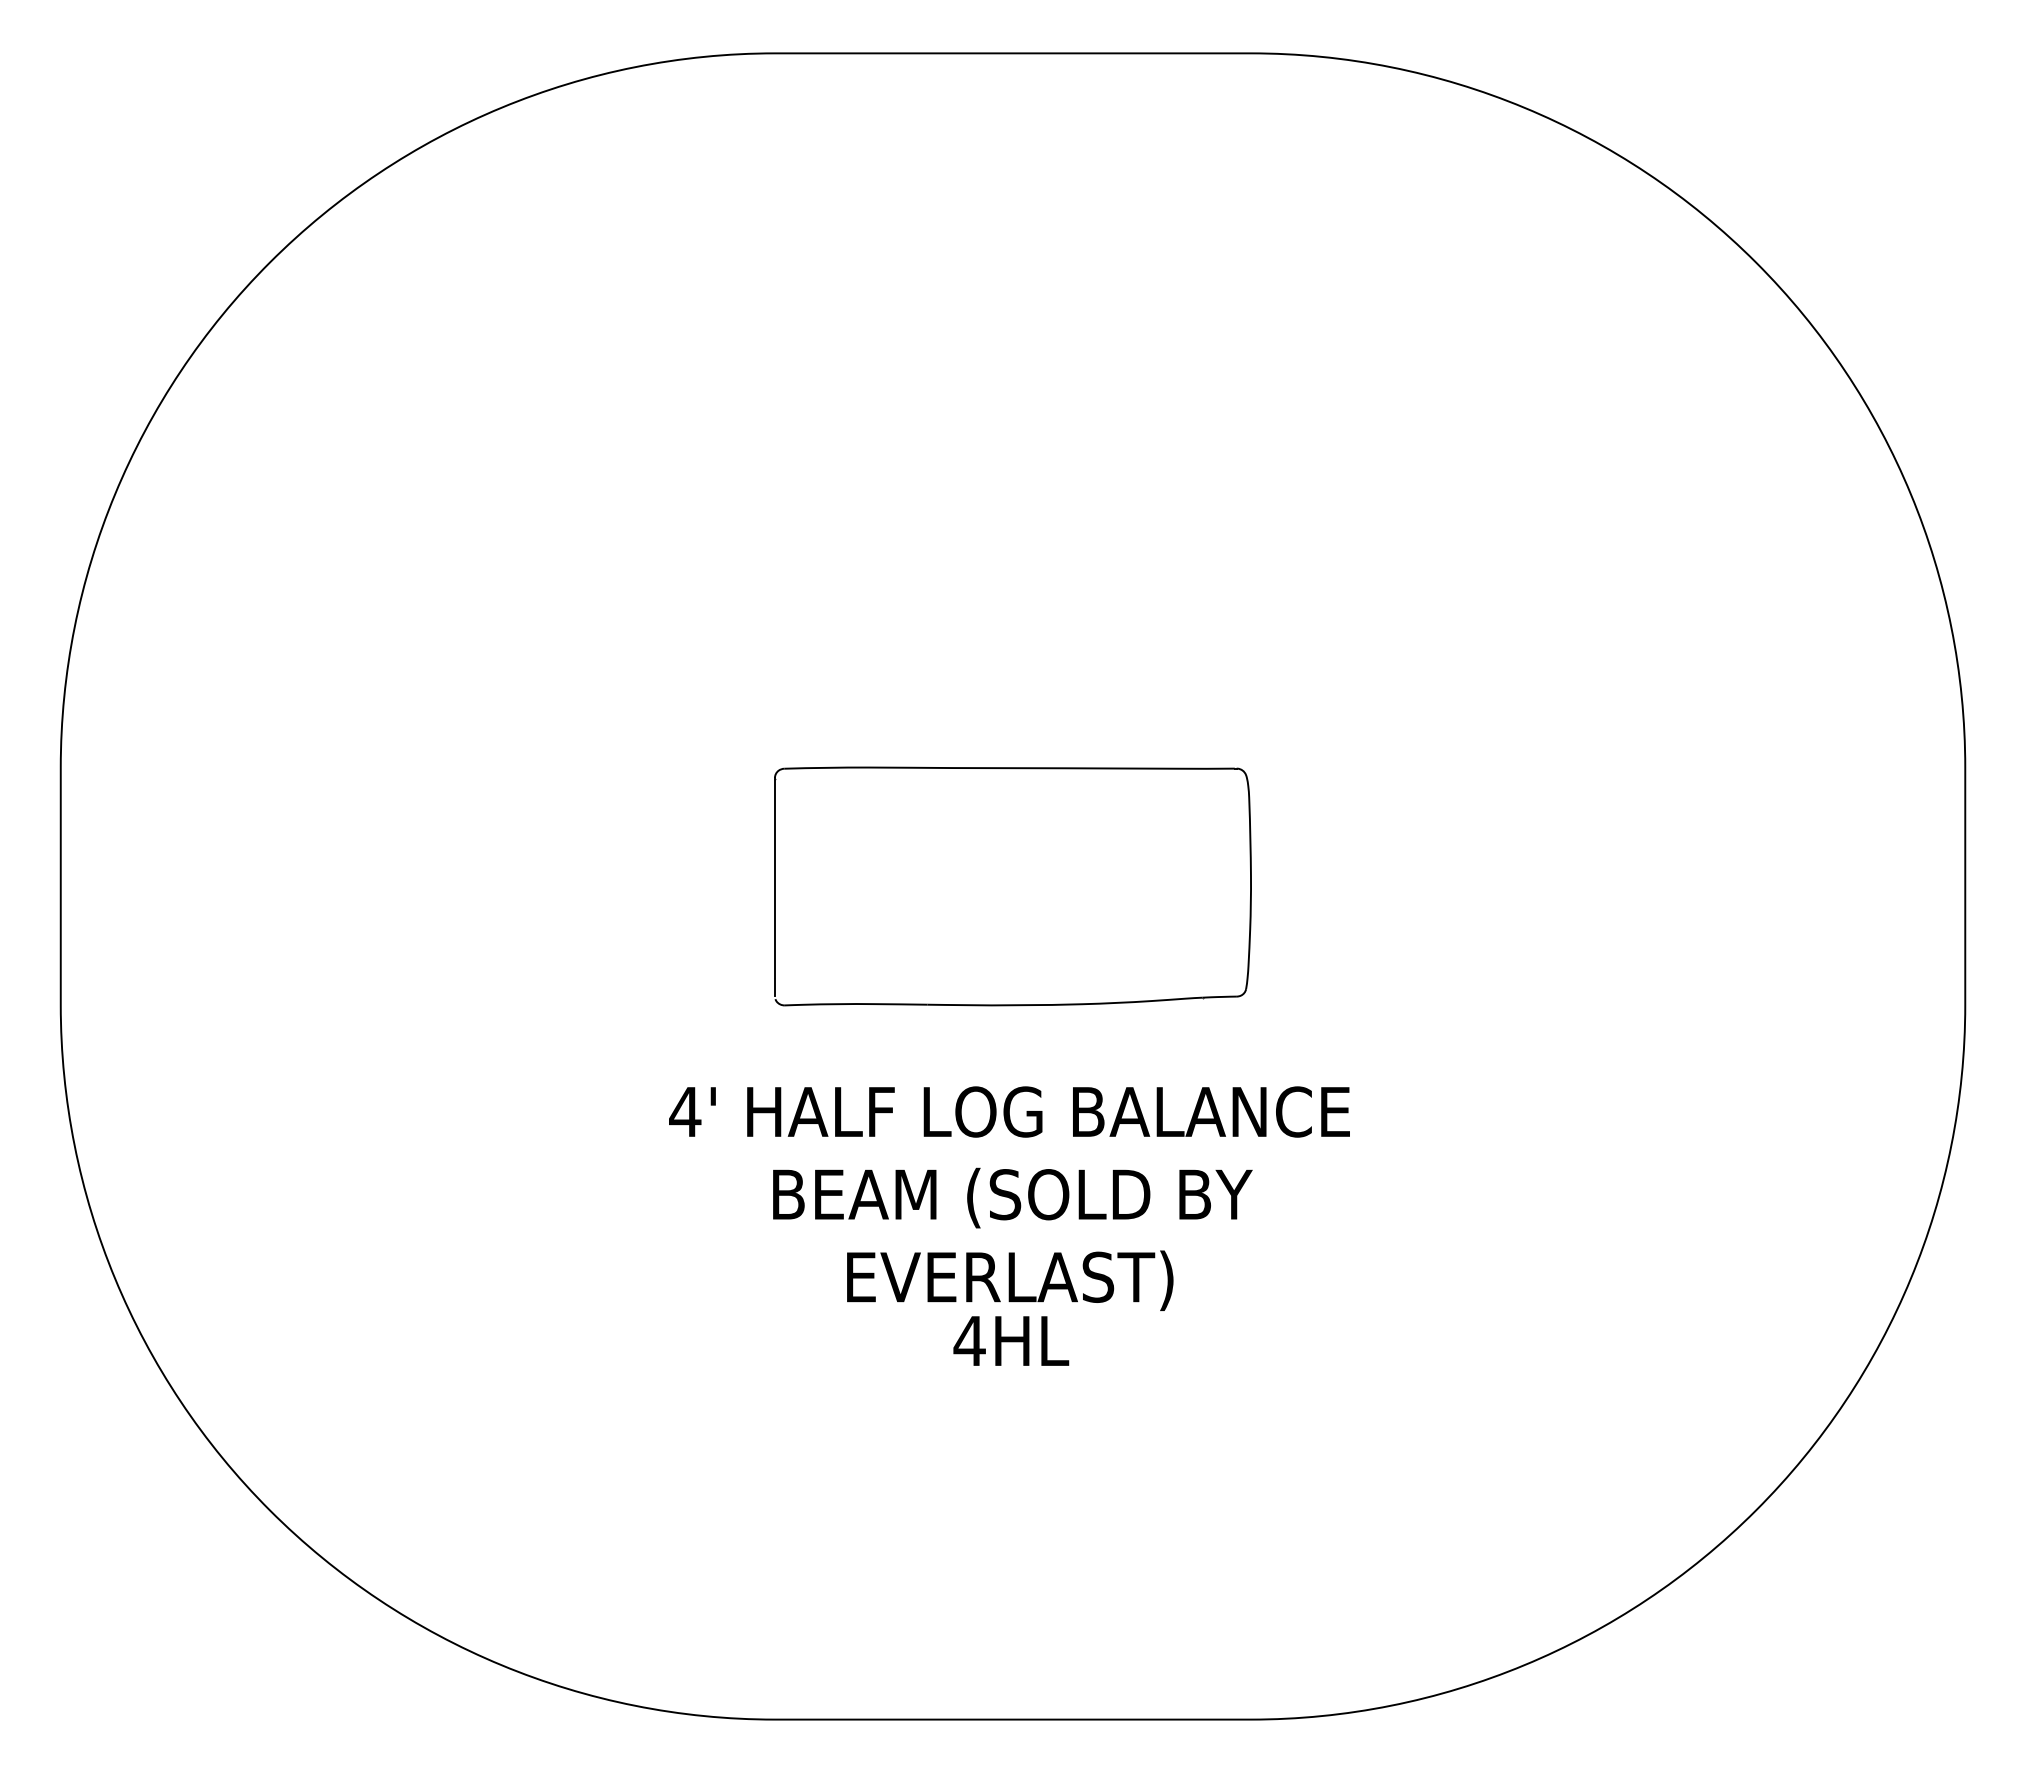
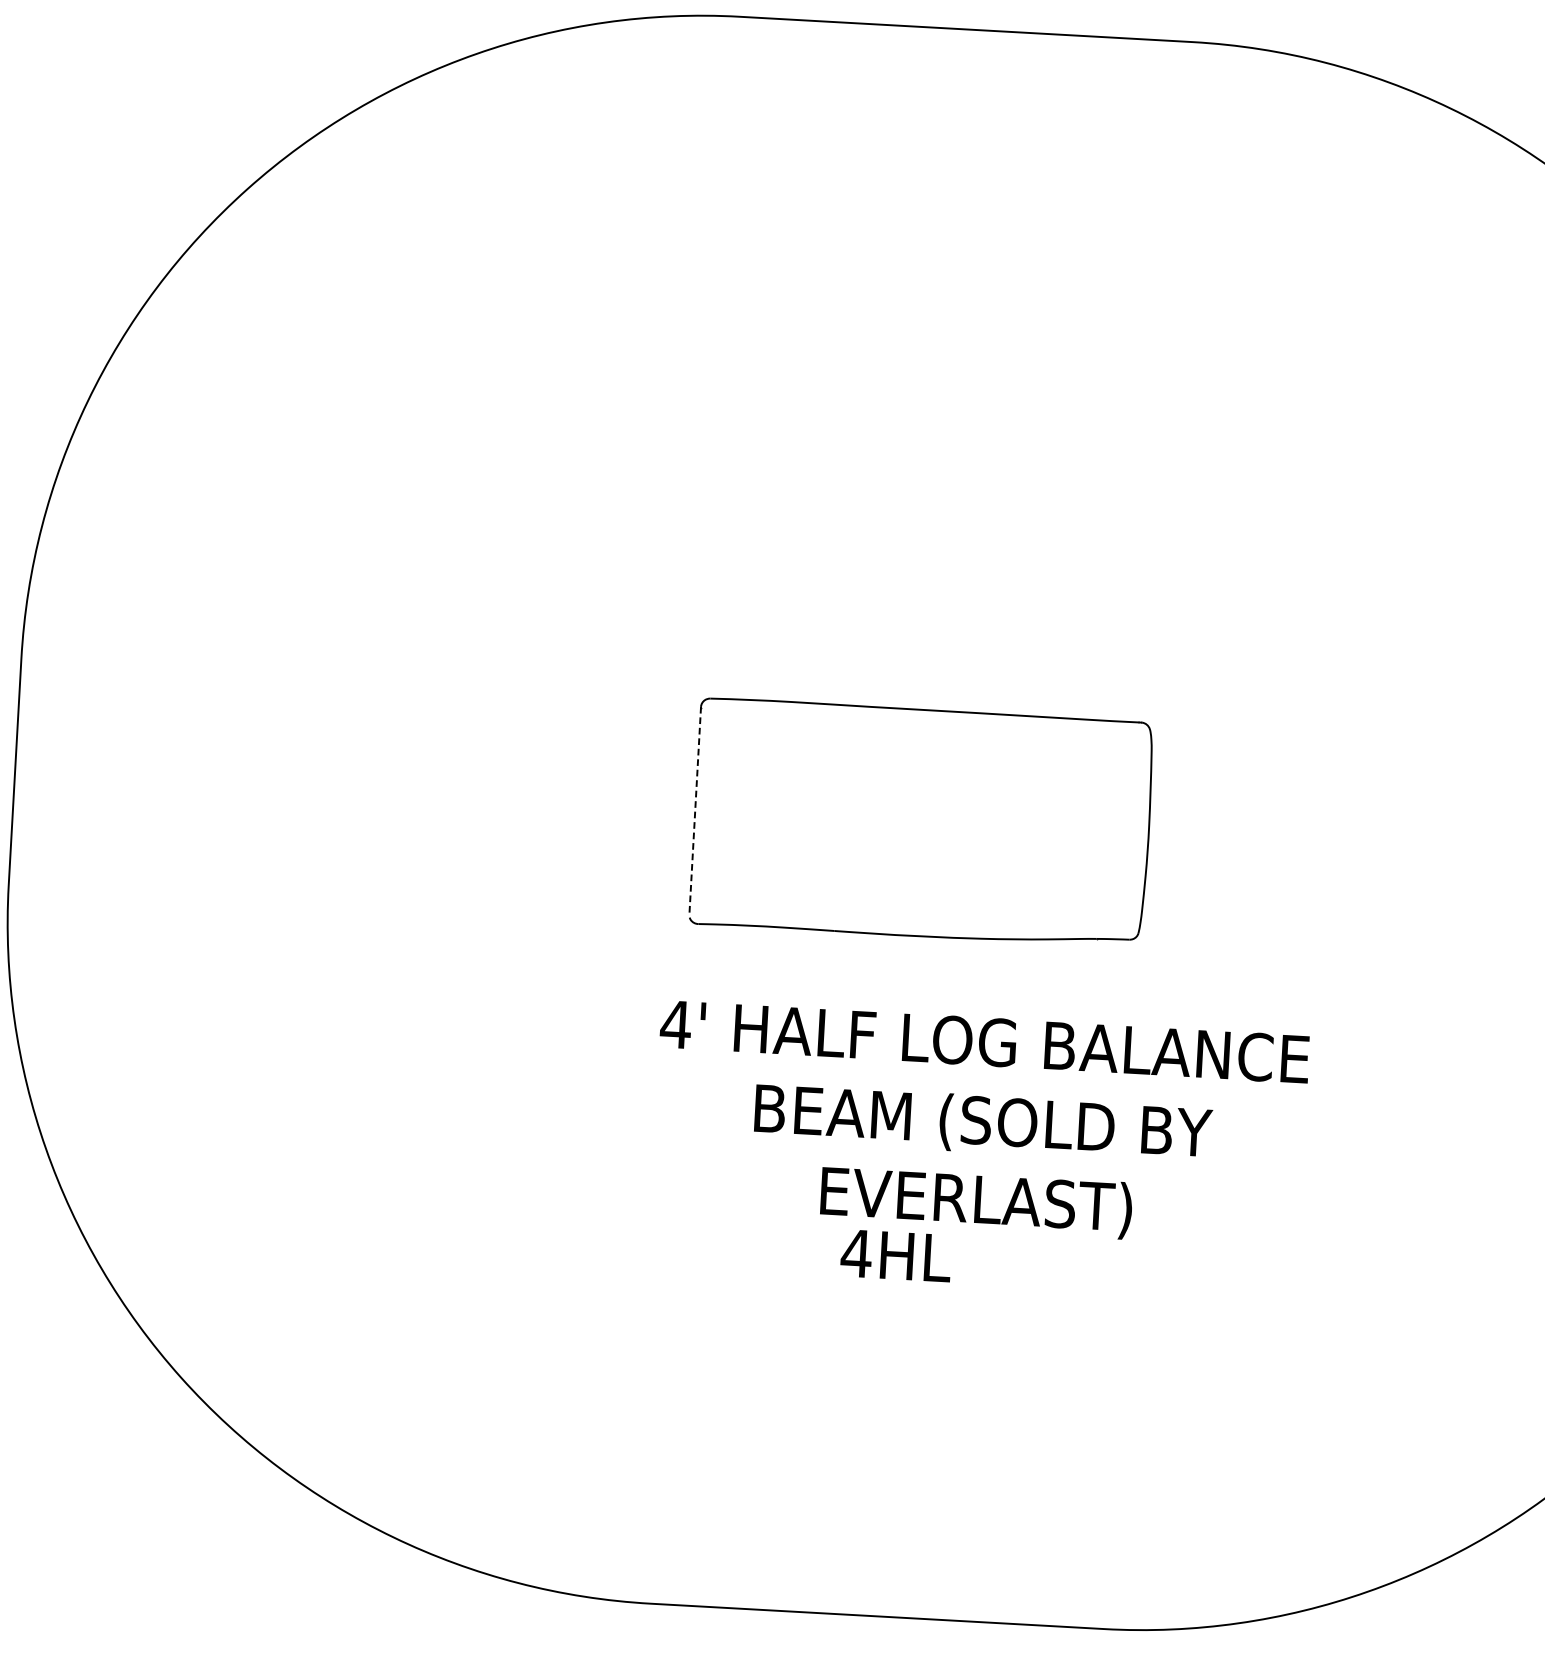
line: (774, 887) -> (694, 811), solid -> dashed
text: (1009, 1198) -> (980, 1124), moved

